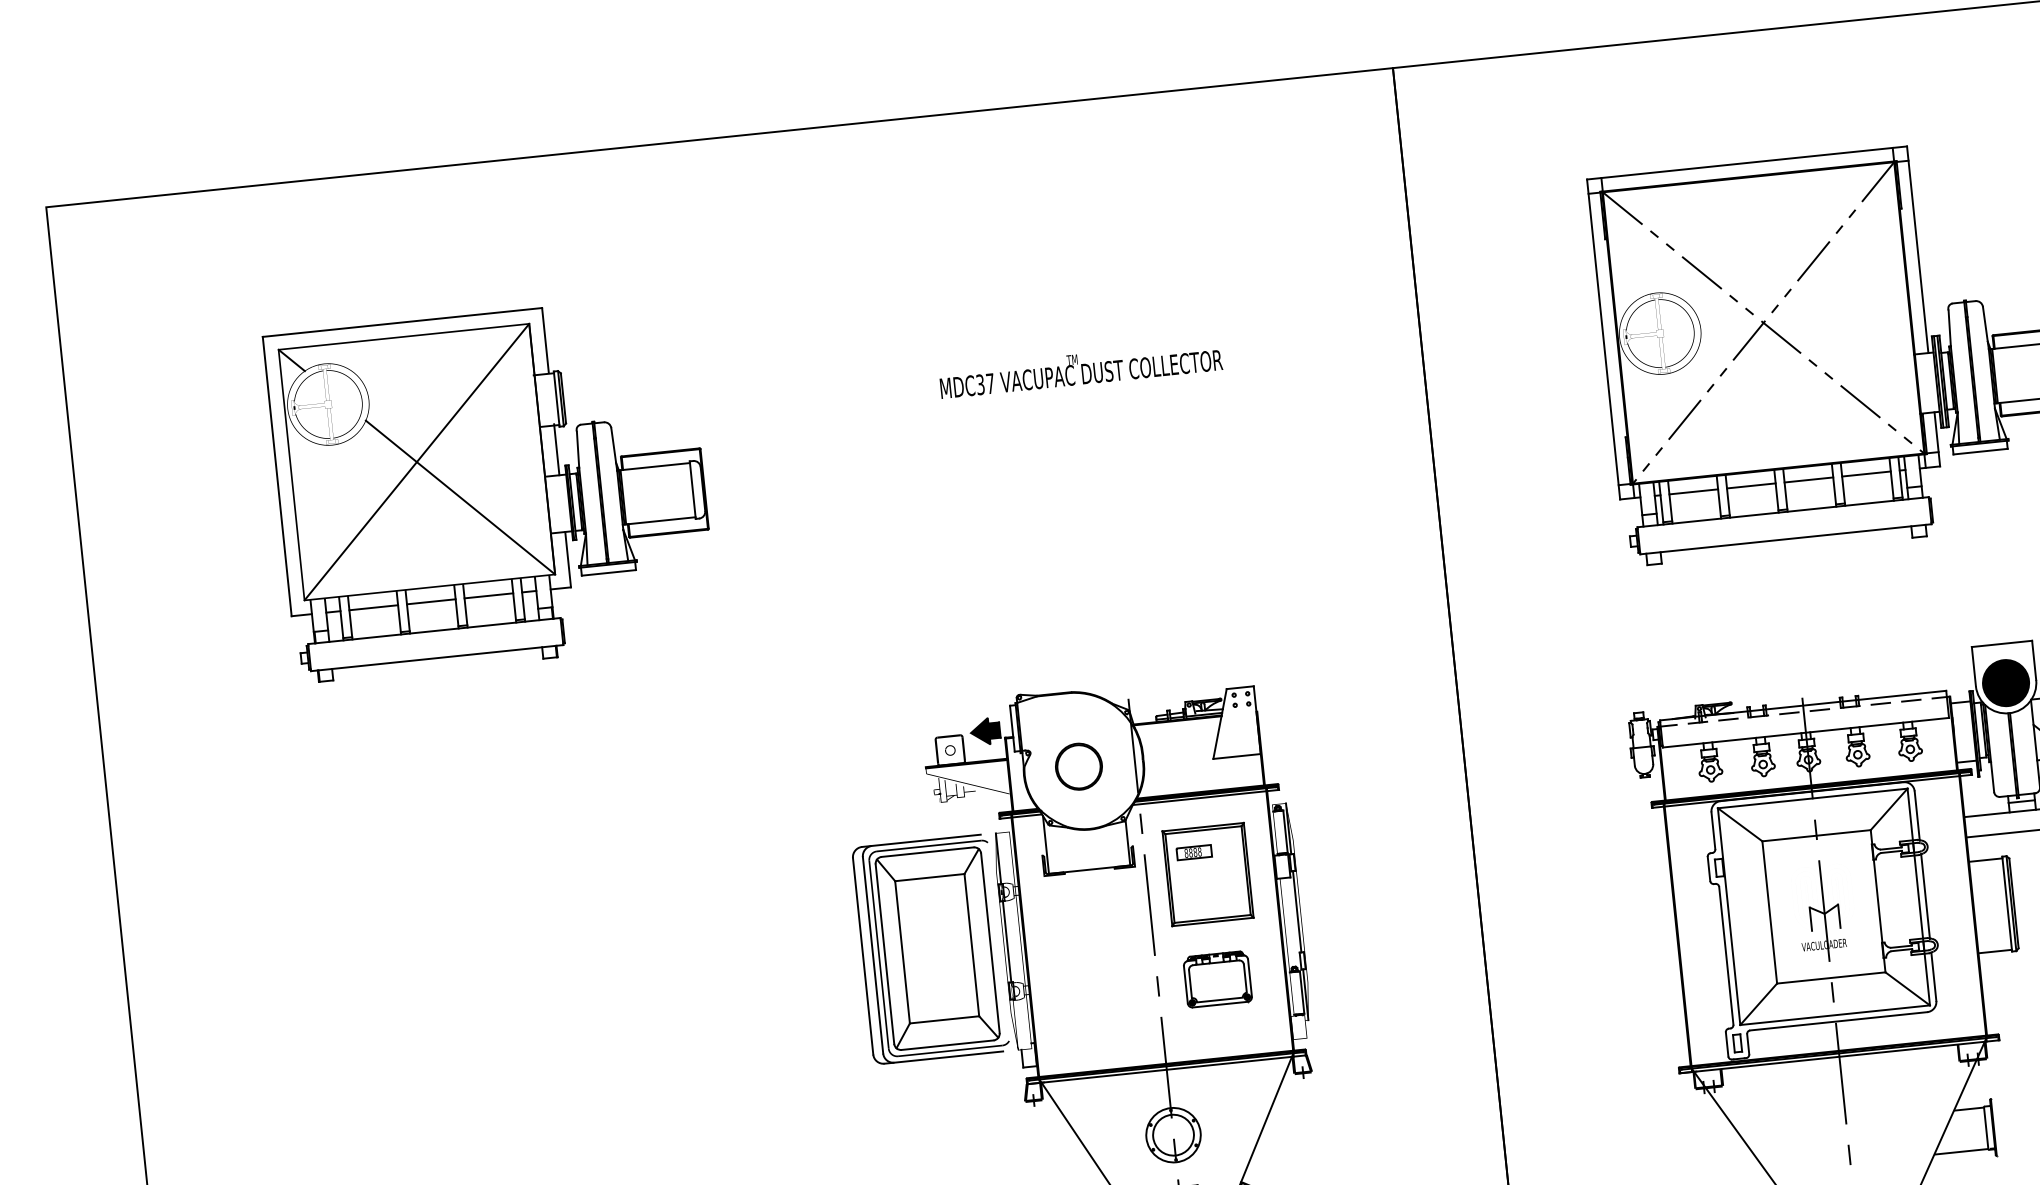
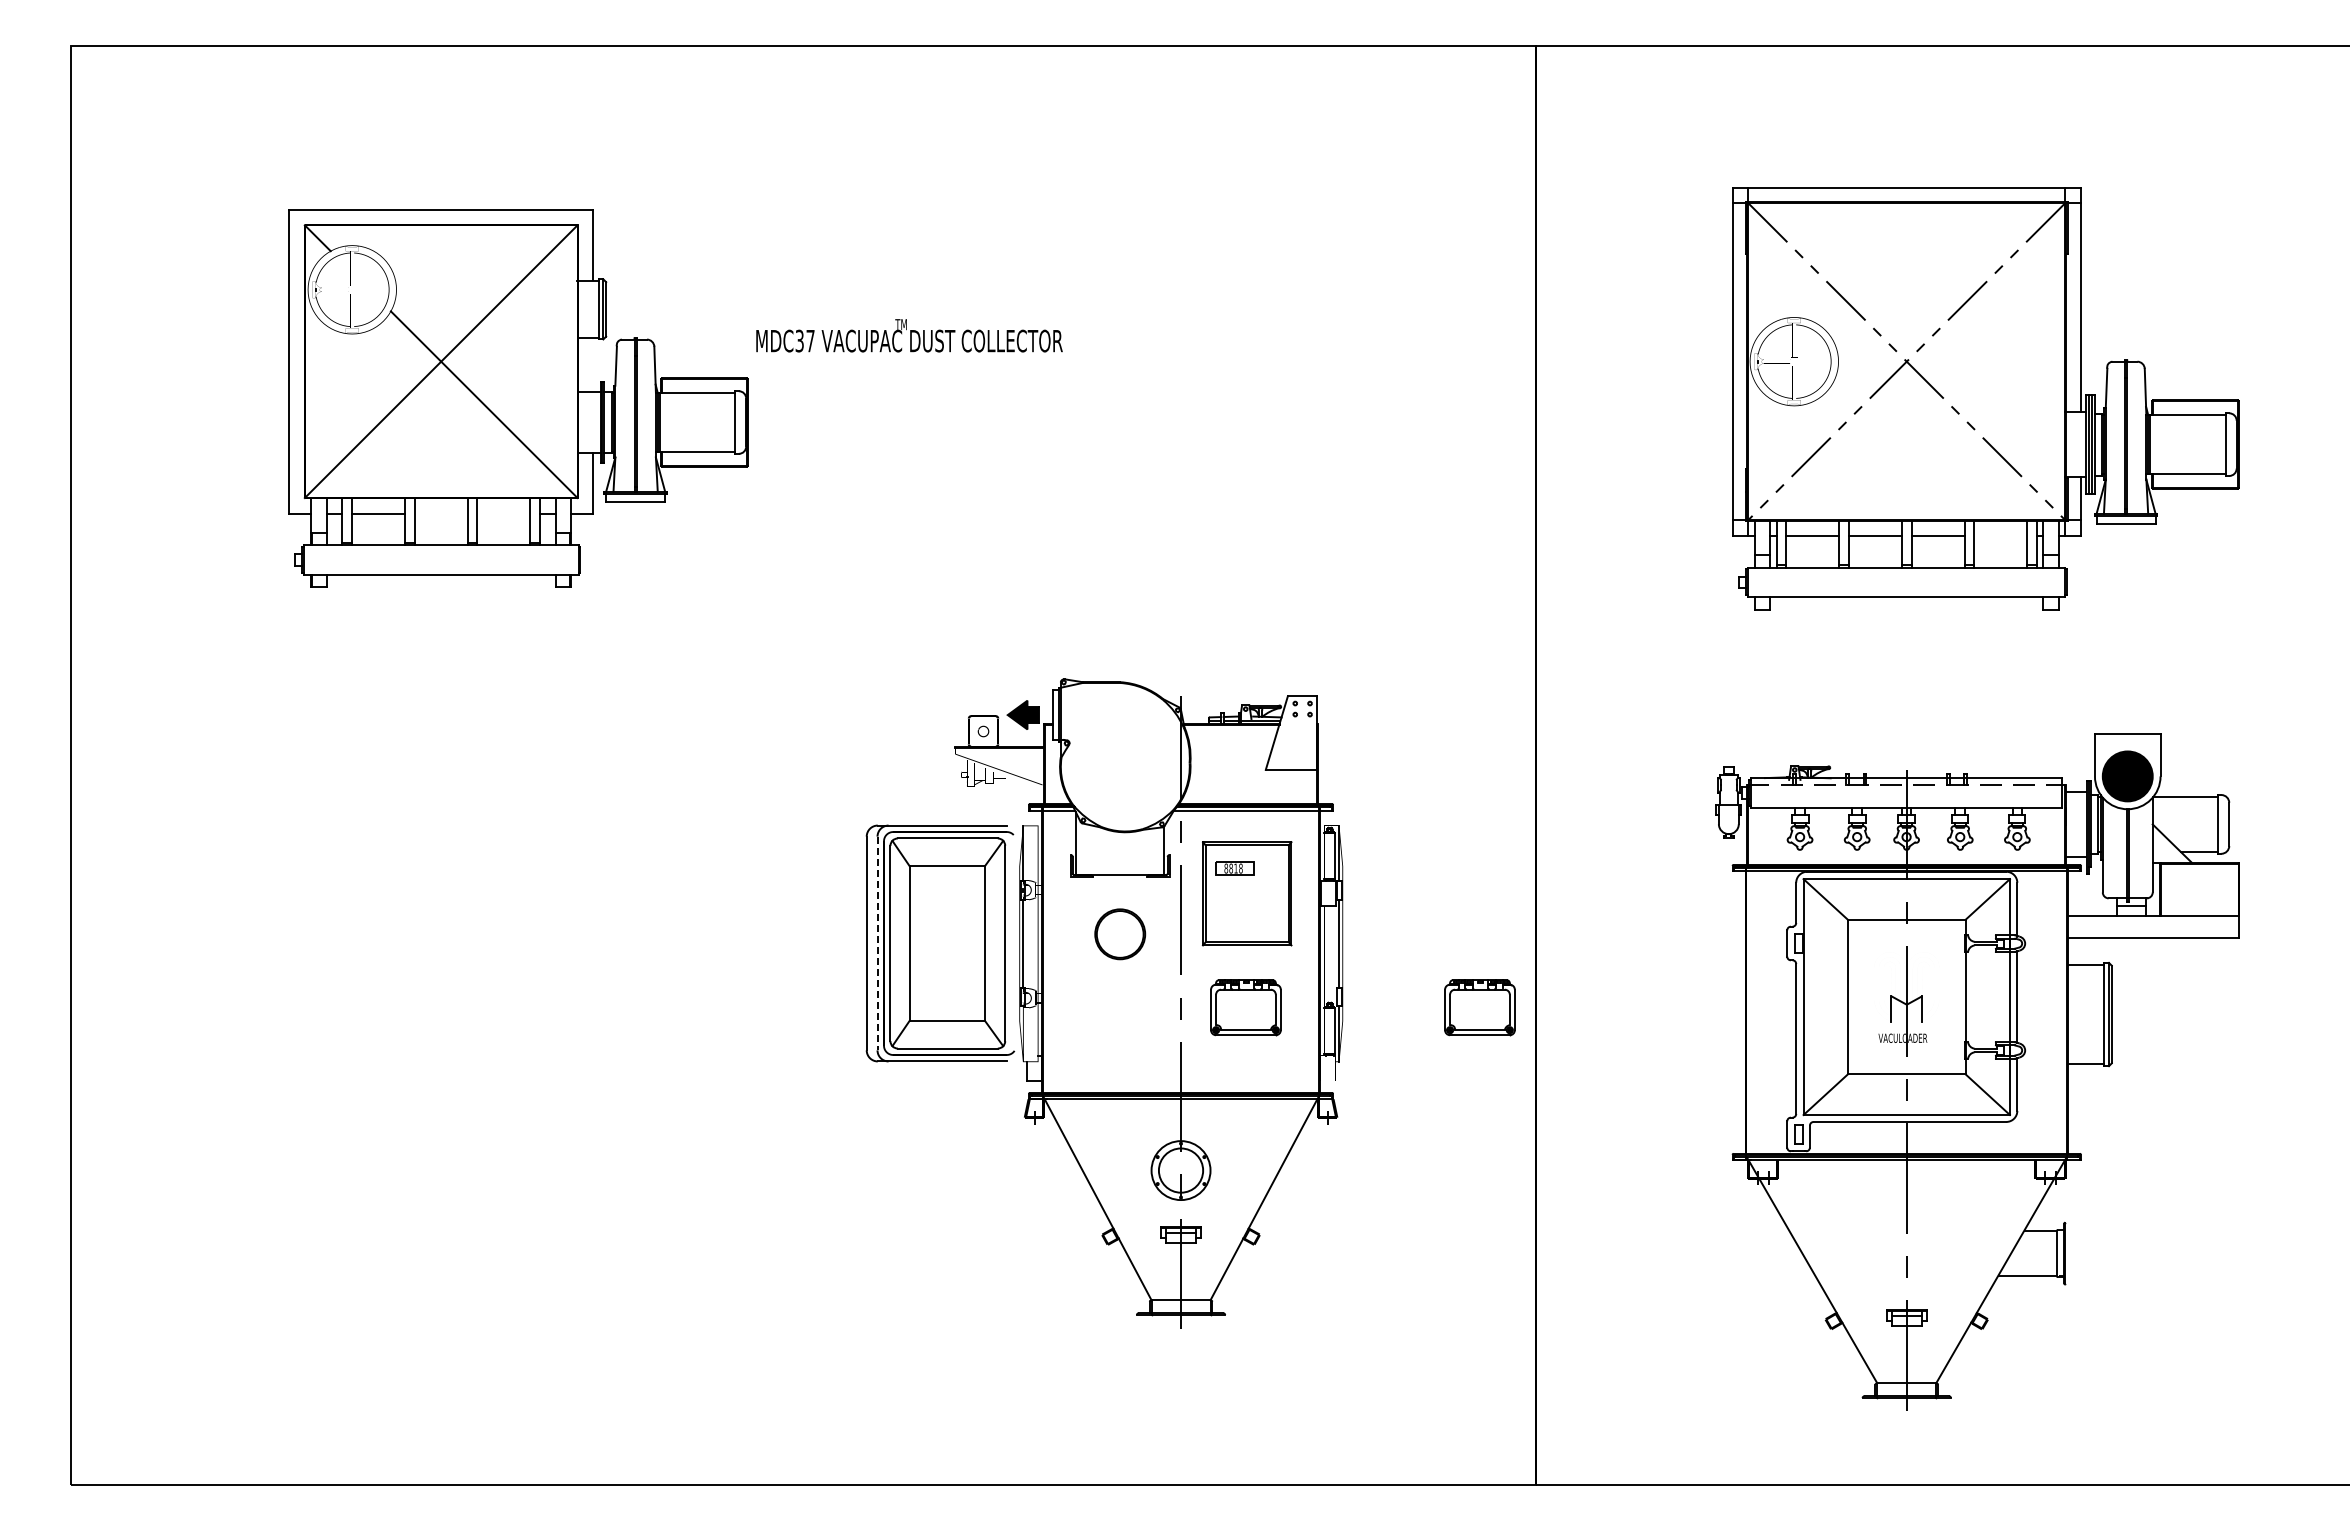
text: (1080, 369) -> (909, 335), moved
line: (556, 449) -> (593, 363), removed
line: (1866, 473) -> (2000, 535), removed
line: (488, 595) -> (503, 513), removed
line: (430, 601) -> (440, 513), removed
part: (1079, 766) -> (1120, 934), moved
text: (1194, 852) -> (1235, 868), 8888 -> 8818
line: (873, 955) -> (877, 943), solid -> dashed
part: (1432, 956) -> (1479, 1007), added

